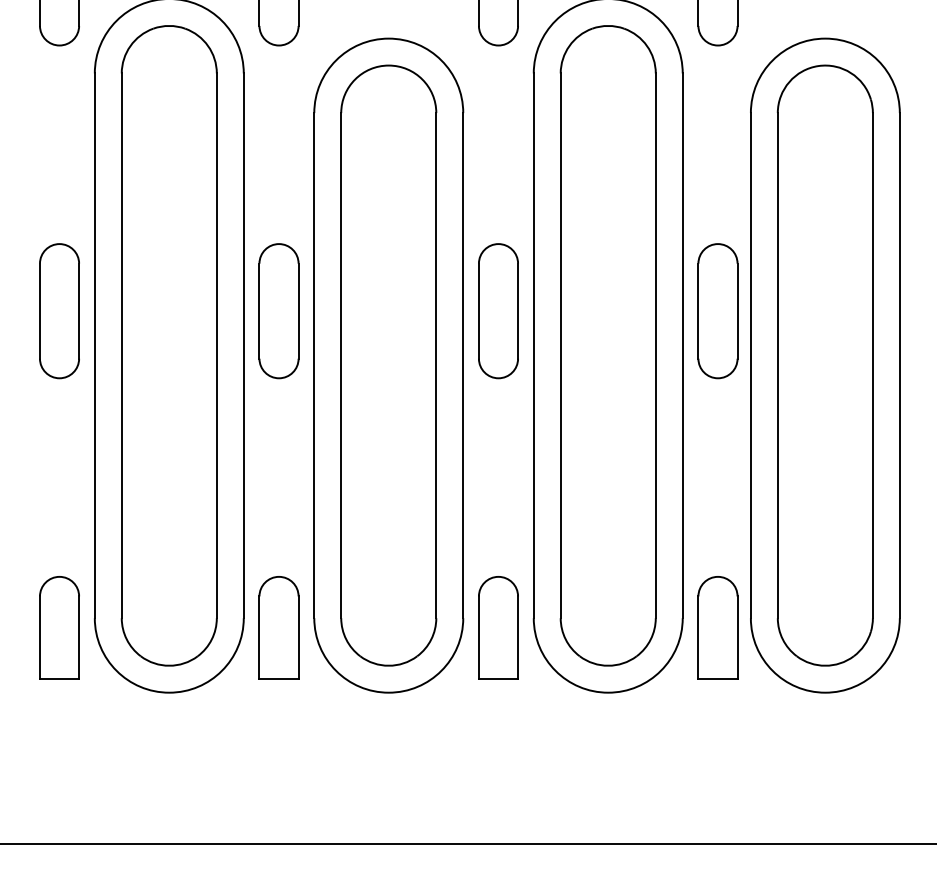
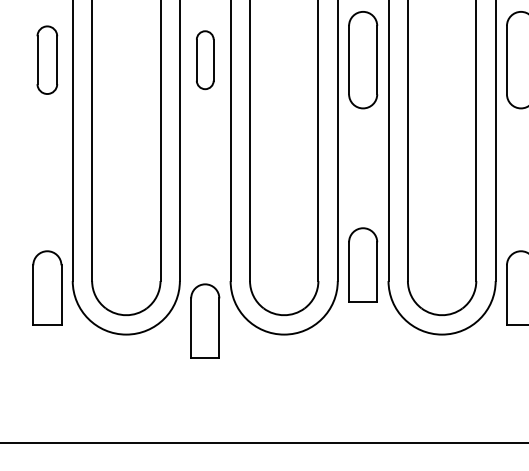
part: (59, 311) -> (47, 60), size x0.7
part: (278, 311) -> (204, 60), size x0.6
part: (278, 627) -> (204, 320), moved
part: (498, 627) -> (363, 264), moved

